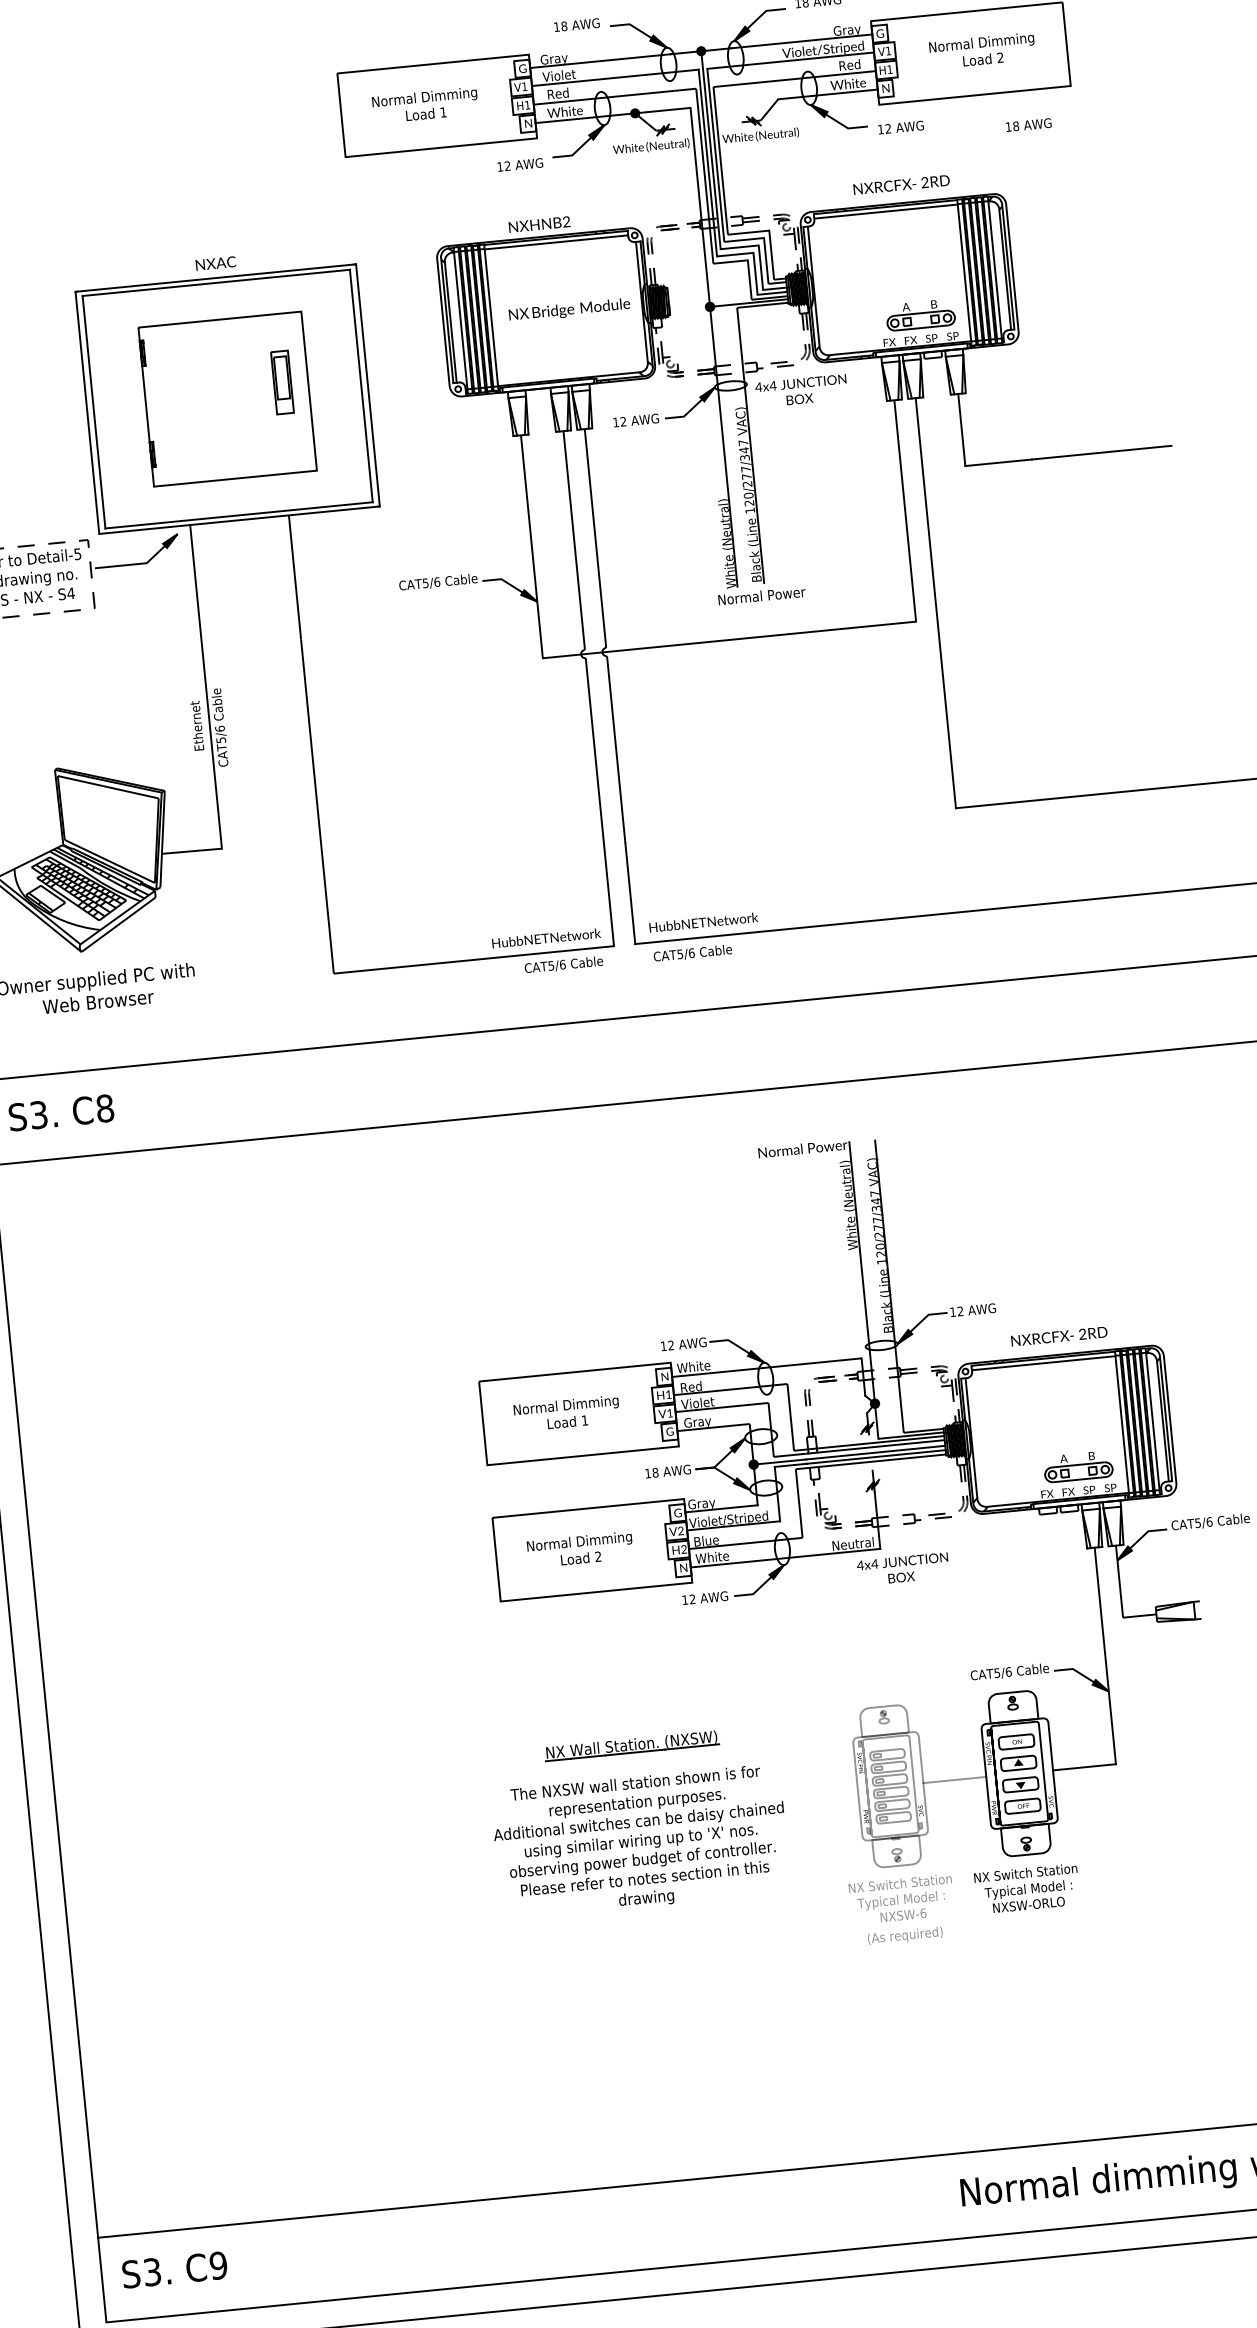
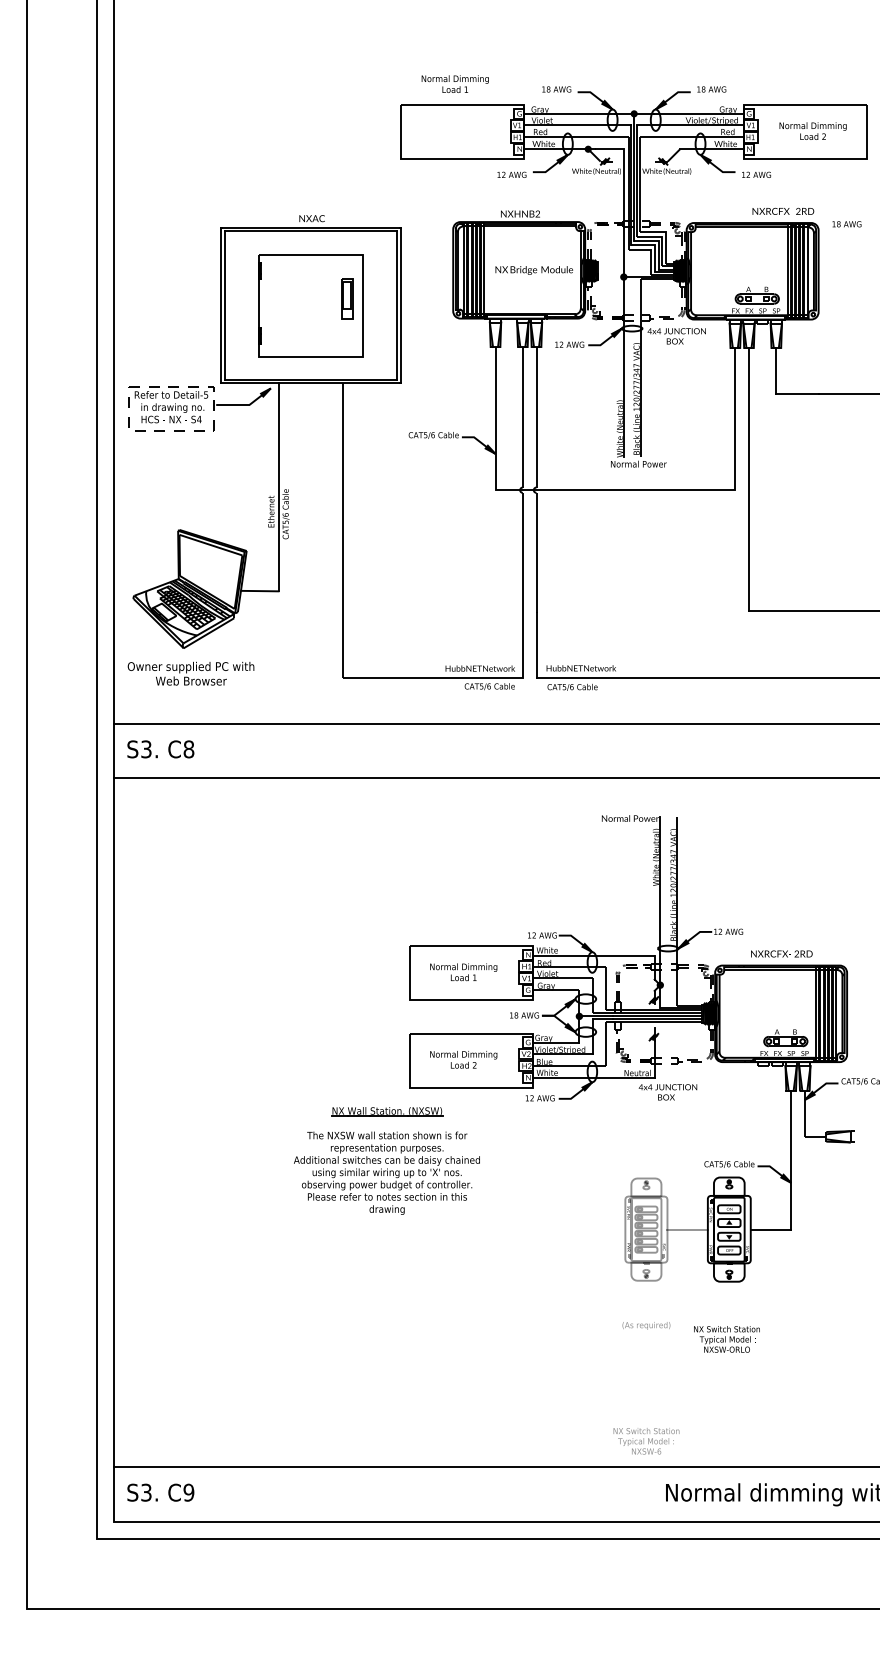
text: (424, 104) -> (454, 83), moved
text: (1028, 125) -> (846, 224), moved
text: (901, 183) -> (783, 210), moved
part: (638, 1821) -> (386, 1160), moved
text: (1026, 1889) -> (726, 1339), moved
text: (901, 1899) -> (646, 1441), moved

